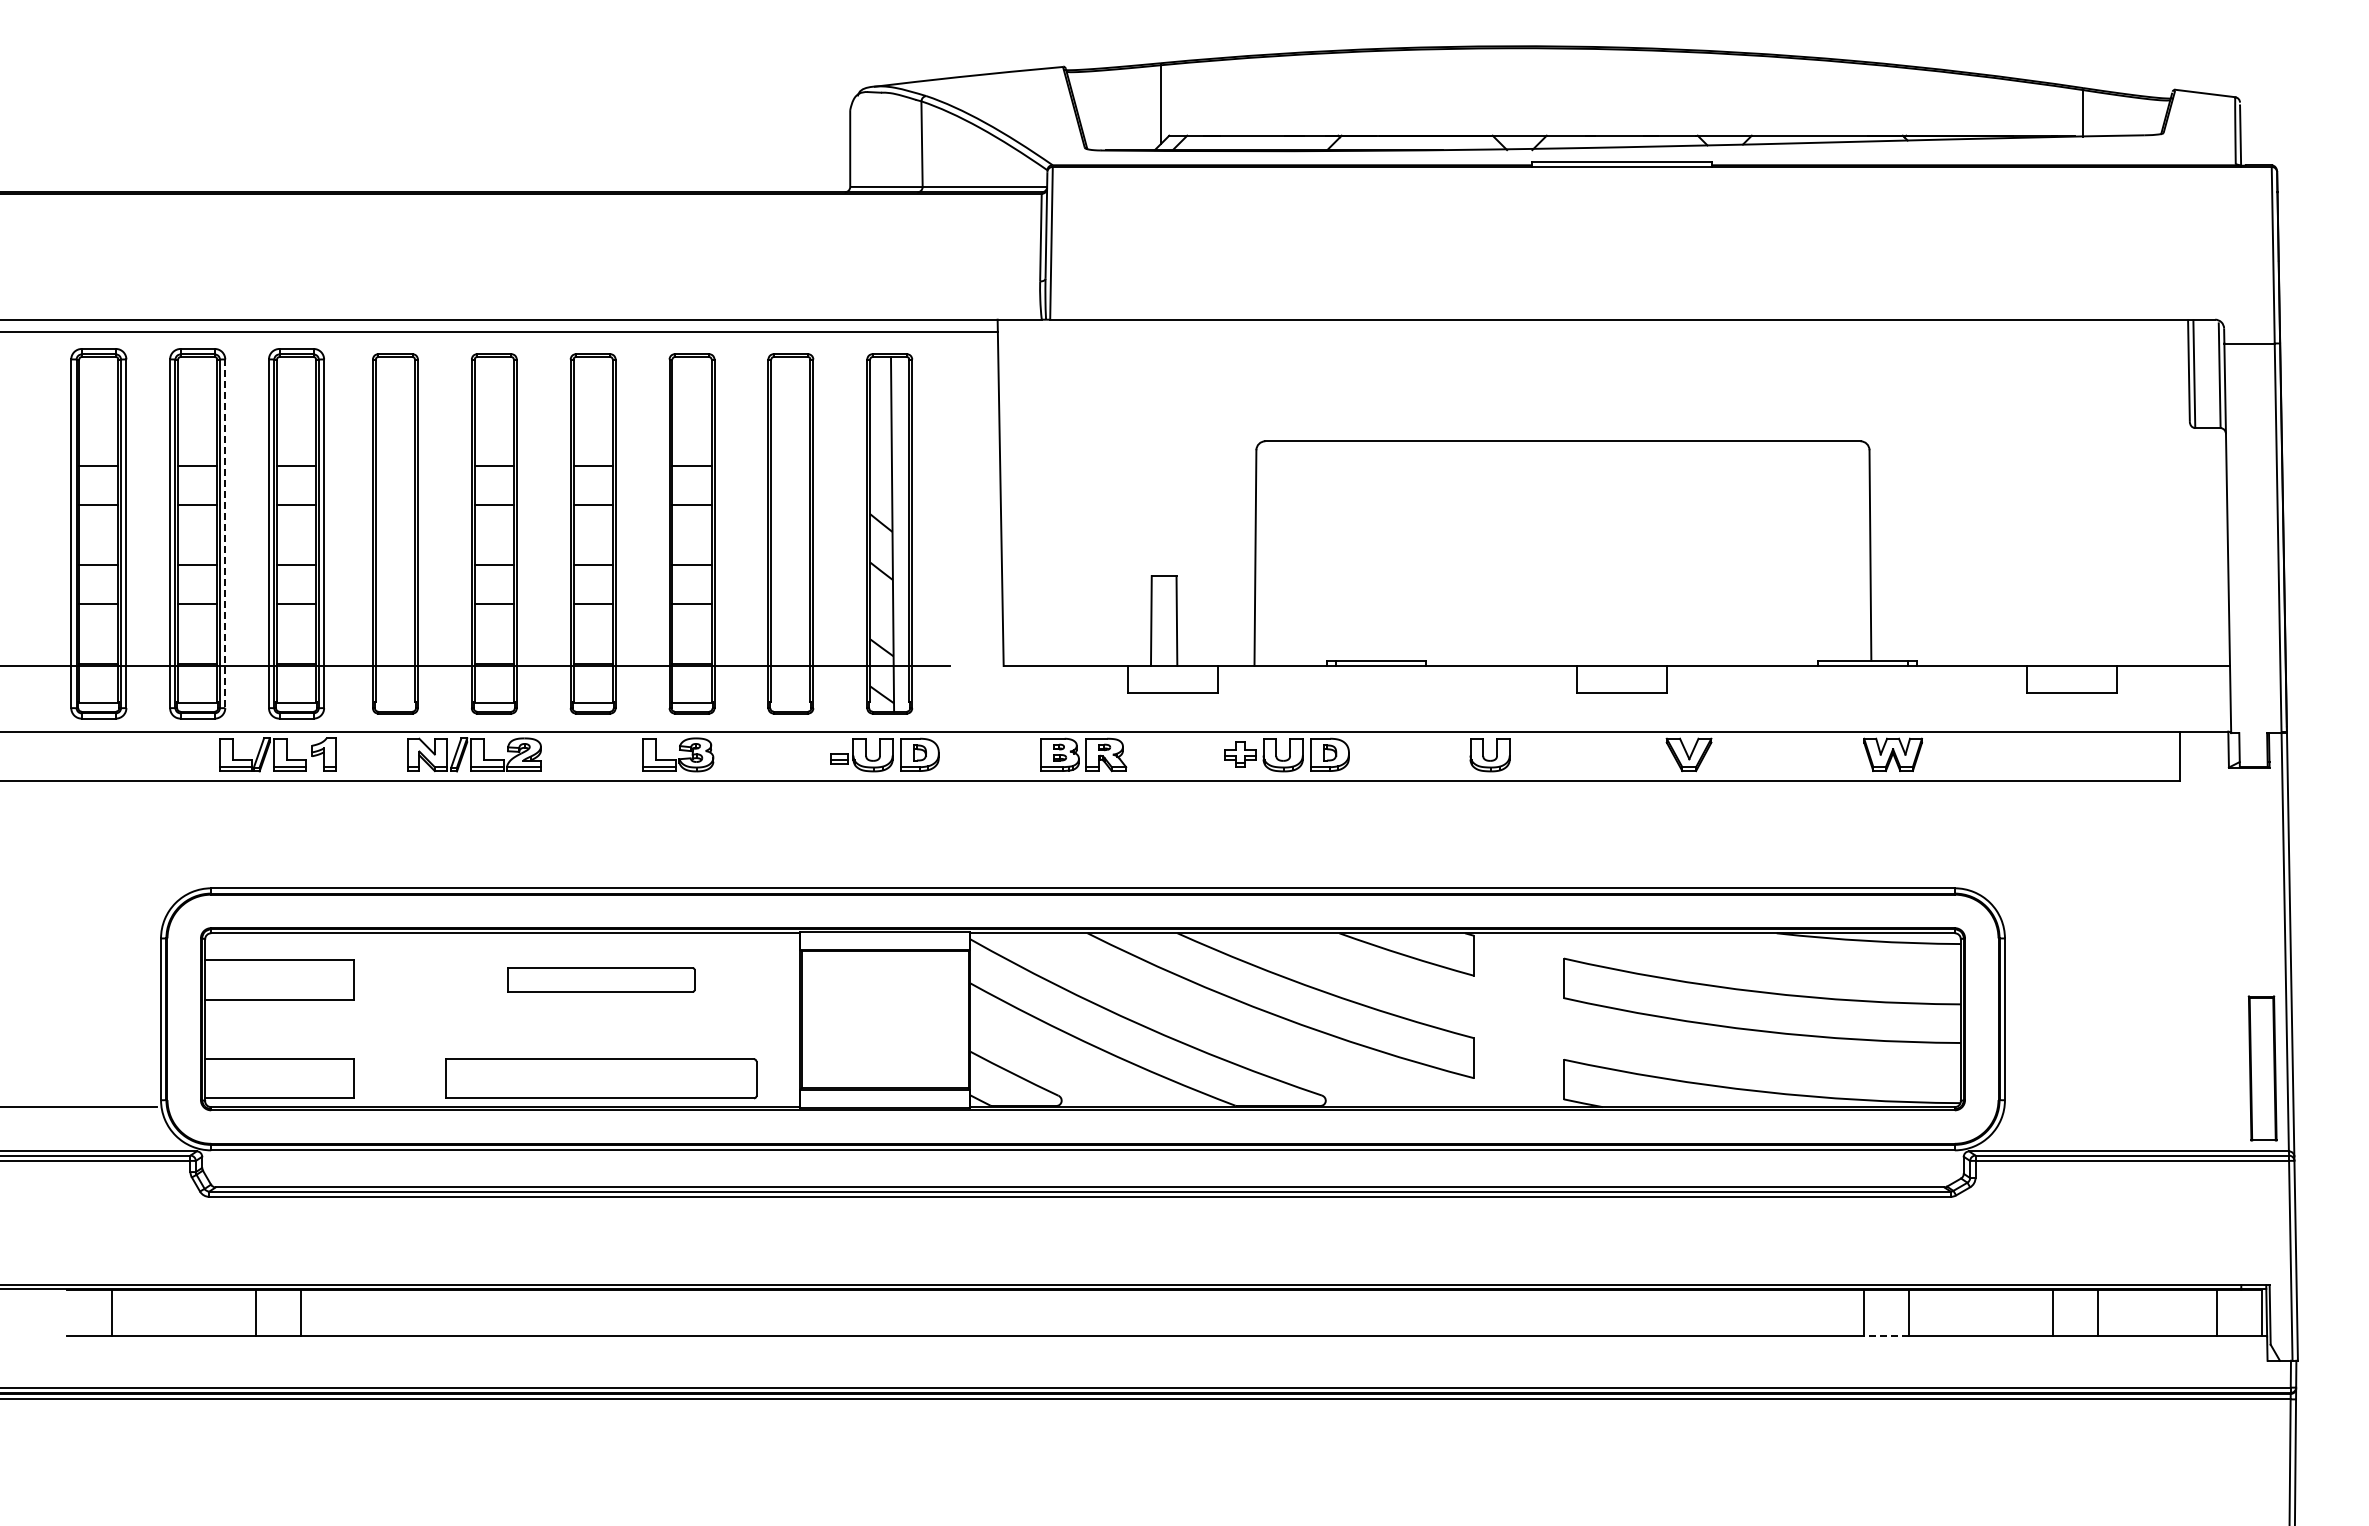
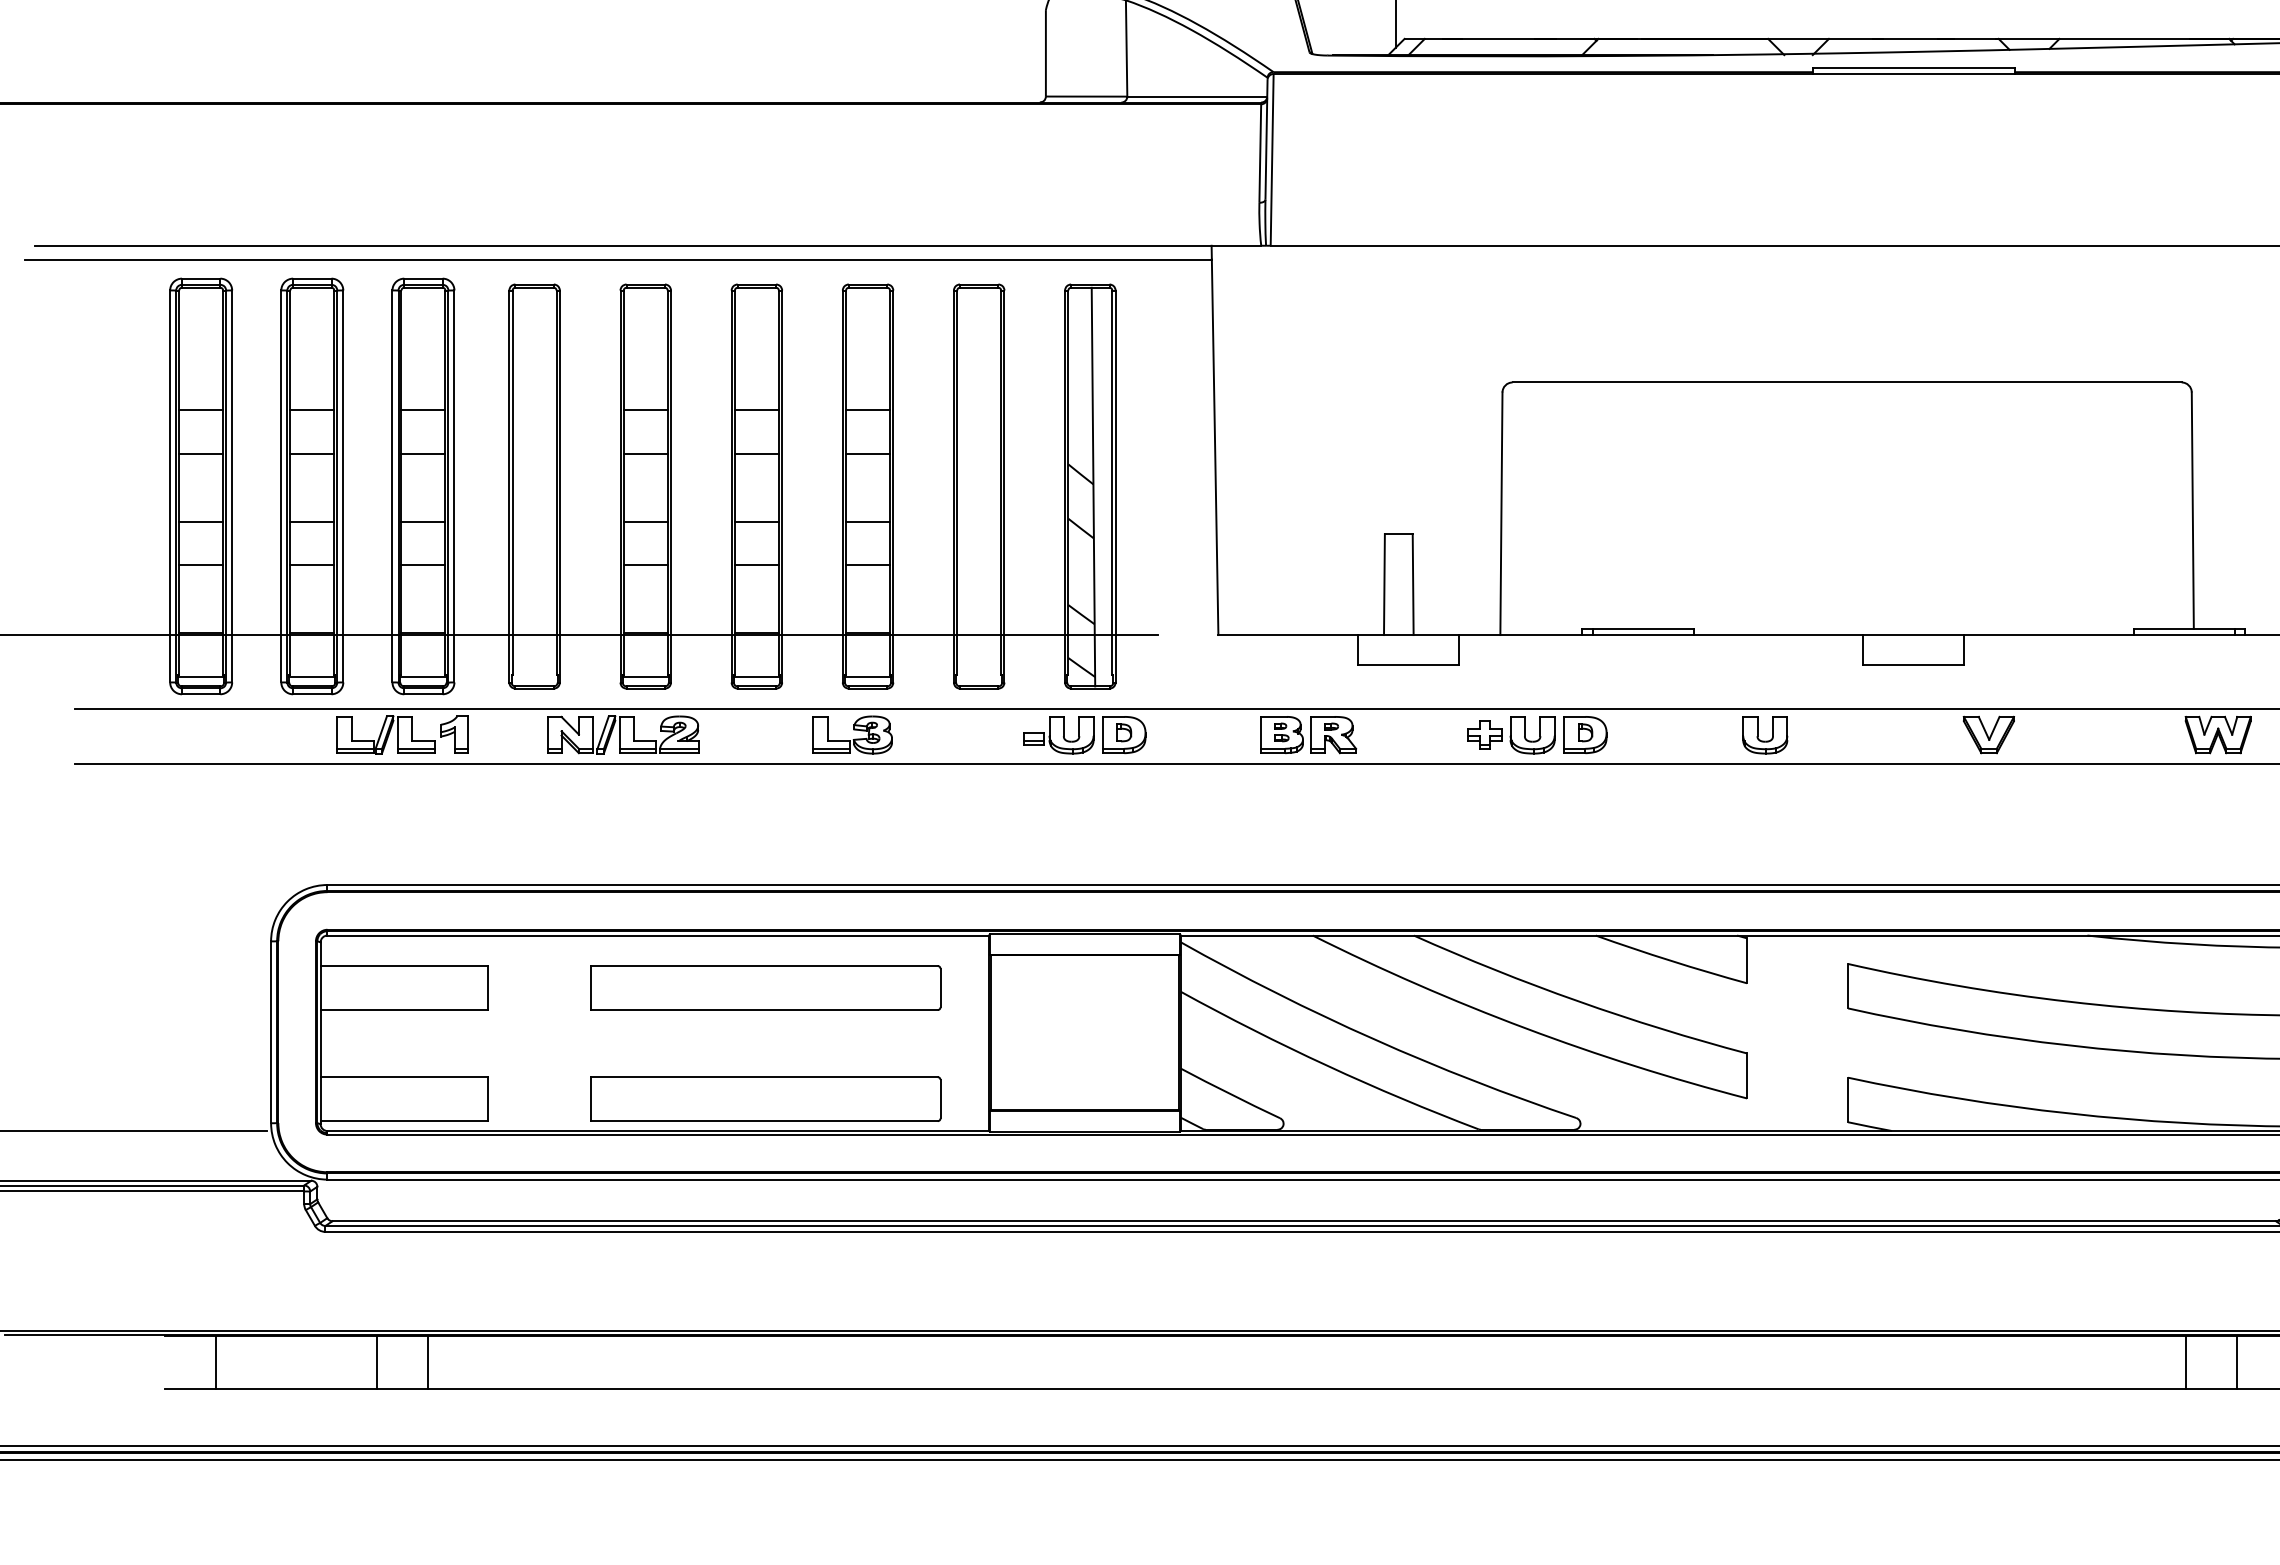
line: (225, 534) -> (343, 487), dashed -> solid
part: (601, 979) -> (766, 987), size x1.67
line: (1886, 1336) -> (2210, 1388), dashed -> solid

